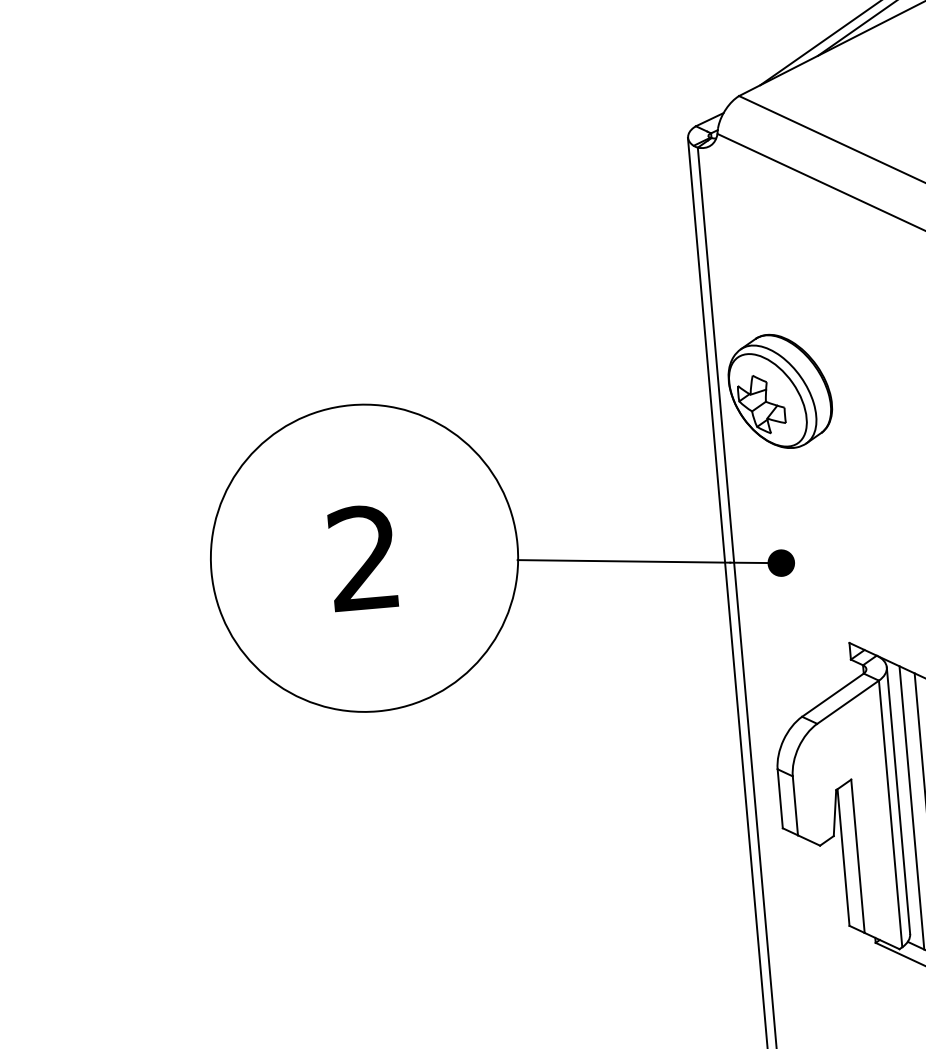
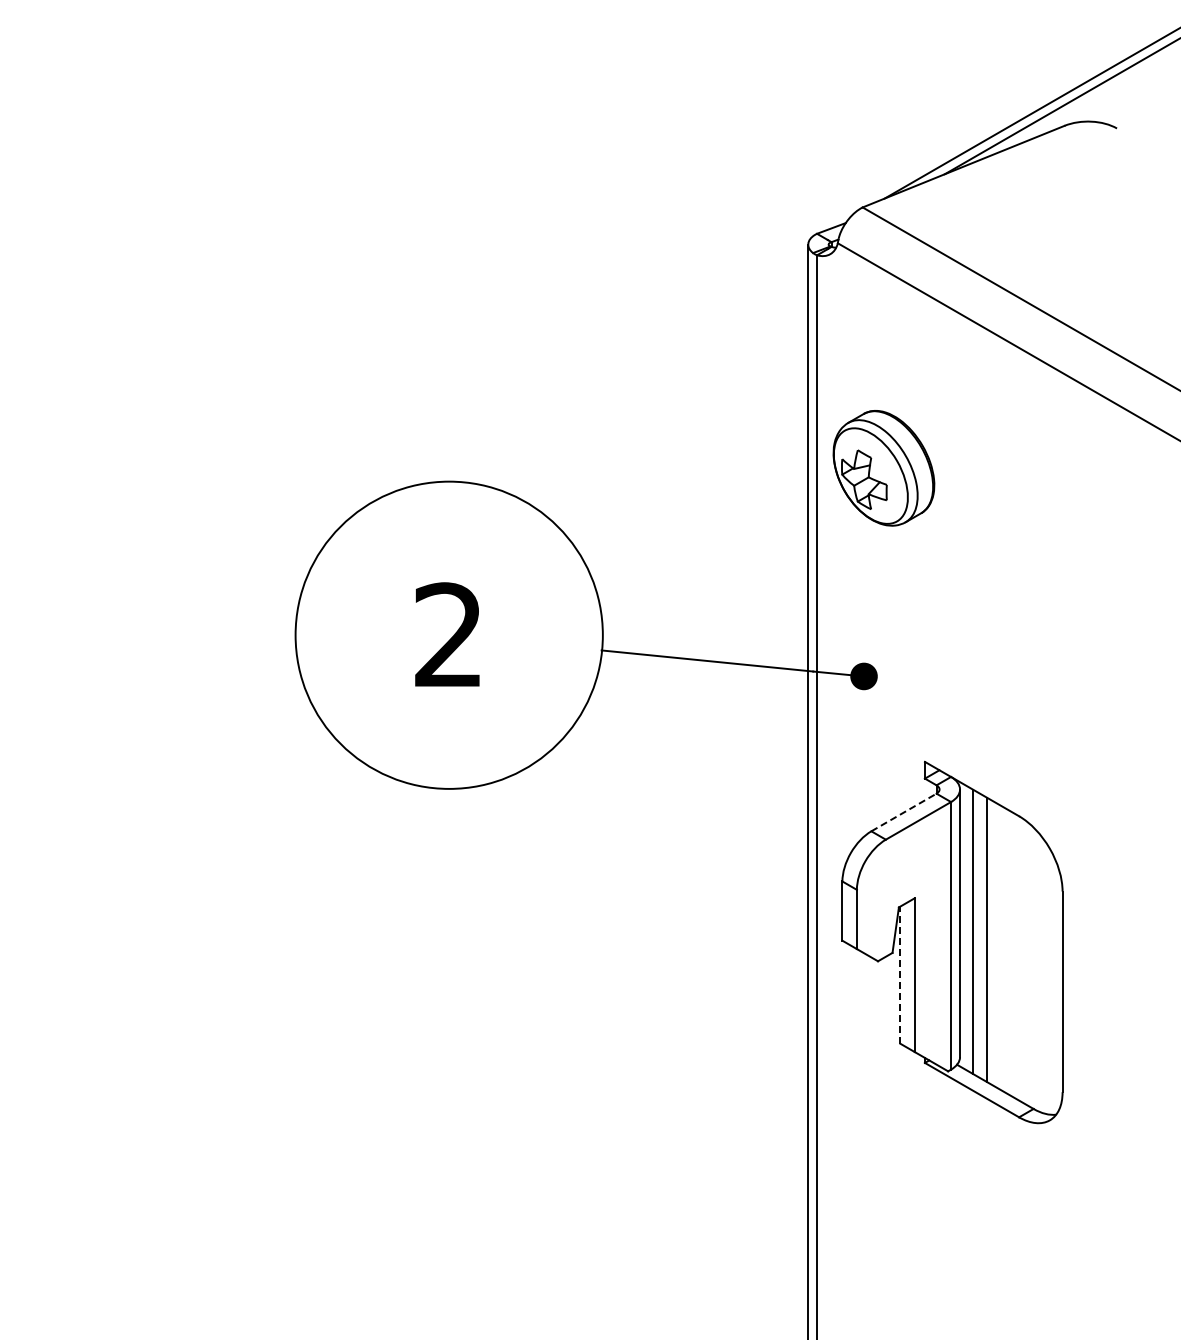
part: (779, 391) -> (883, 468), moved
line: (832, 695) -> (903, 812), solid -> dashed
line: (843, 857) -> (900, 975), solid -> dashed

